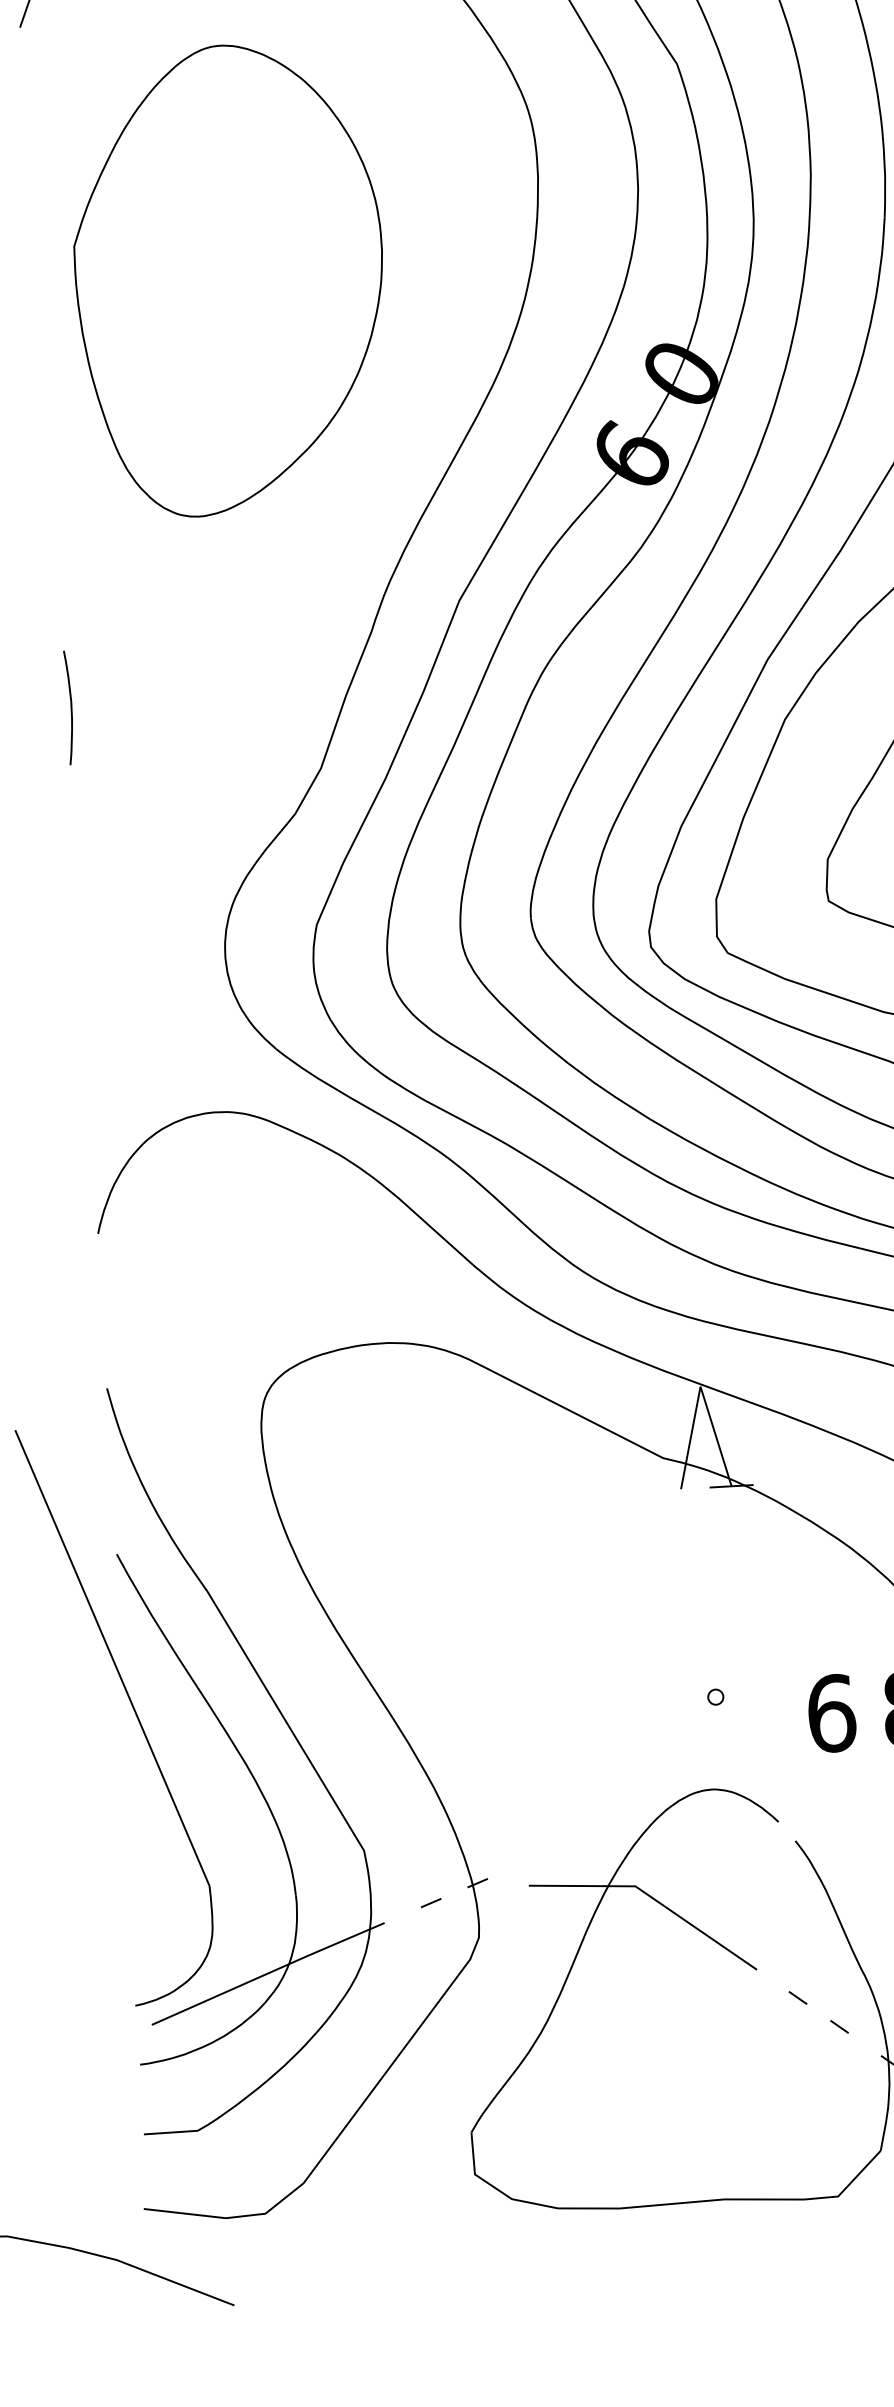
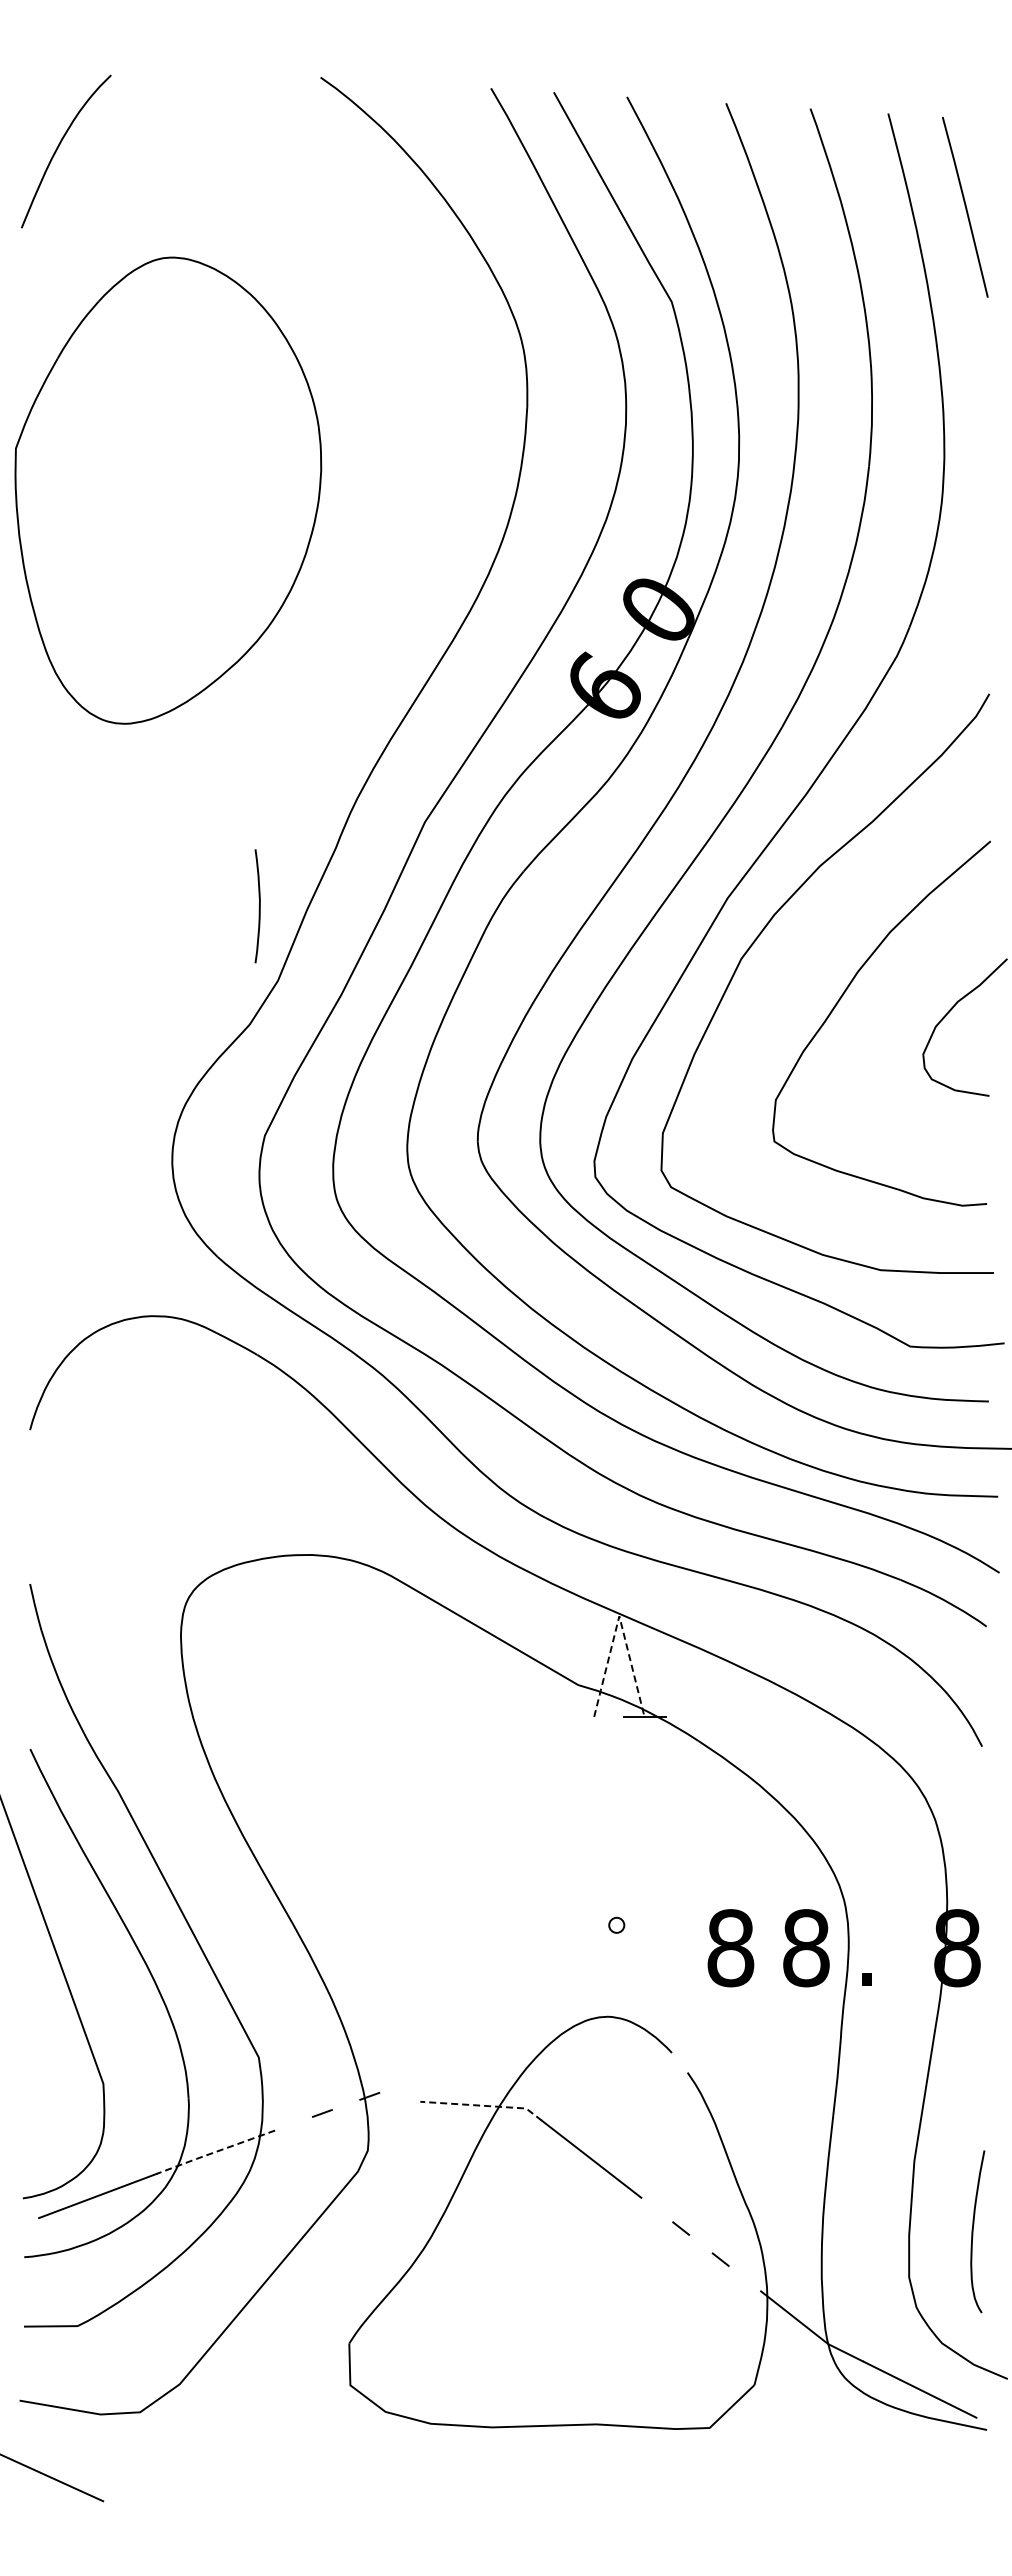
part: (229, 279) -> (168, 490), moved
curve: (70, 709) -> (258, 907), moved
line: (700, 1386) -> (619, 1616), solid -> dashed
text: (831, 1713) -> (730, 1948), 6 -> 8
line: (592, 1885) -> (483, 2105), solid -> dashed
line: (326, 1948) -> (215, 2152), solid -> dashed

